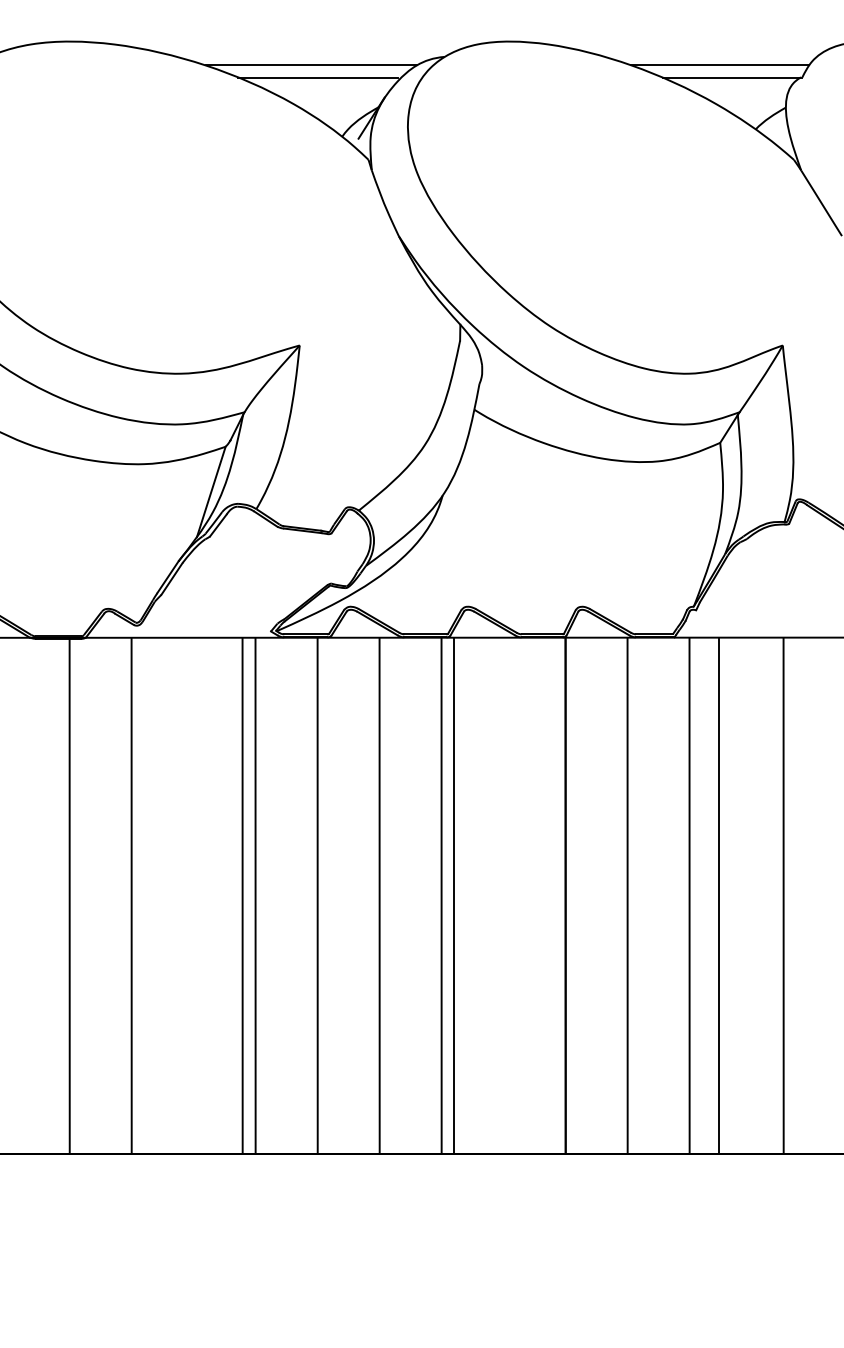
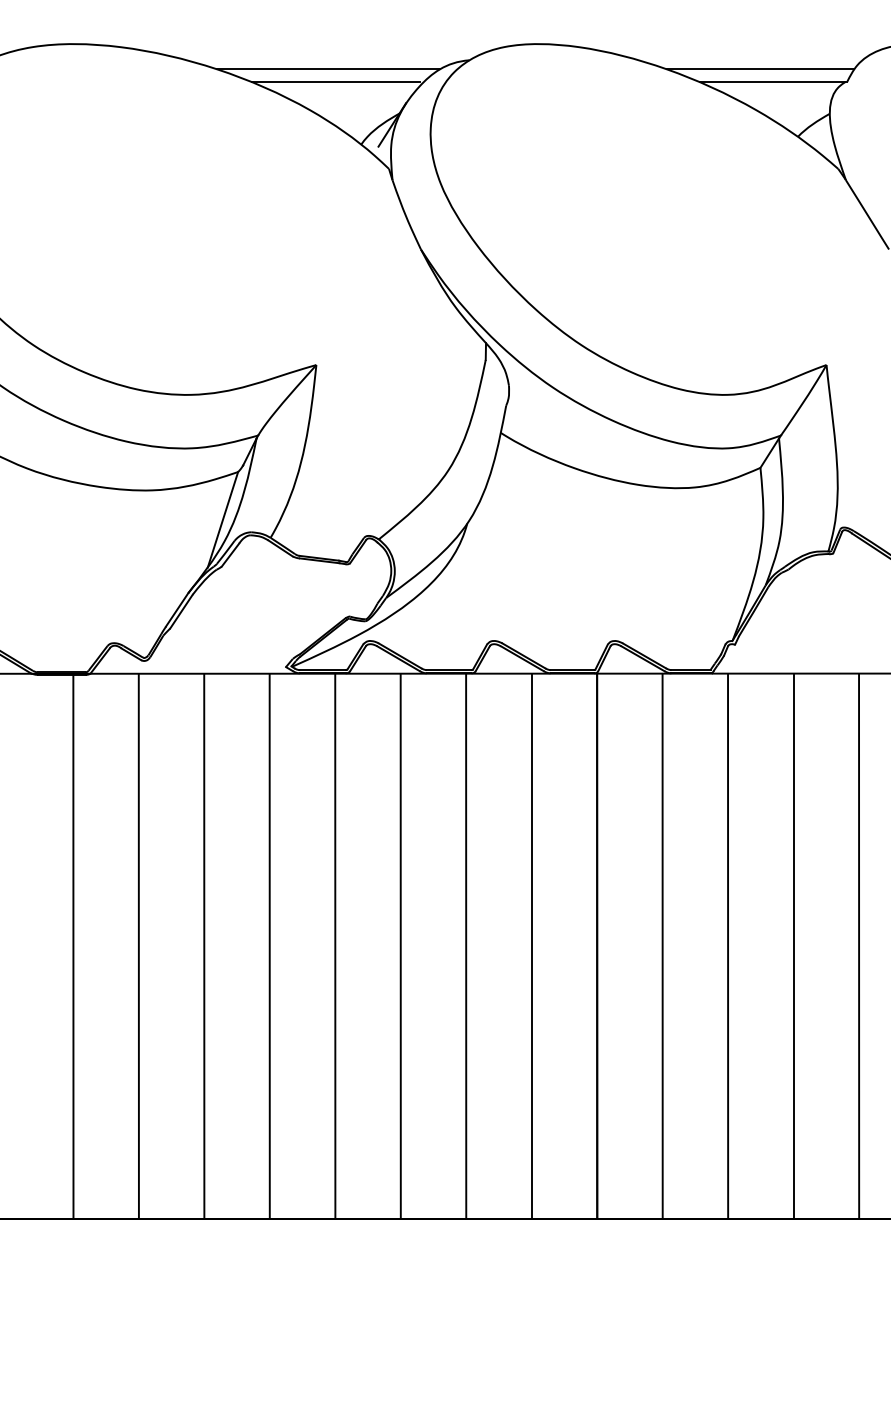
line: (242, 895) -> (204, 945), moved
line: (453, 895) -> (531, 945), moved
line: (718, 895) -> (793, 945), moved
line: (783, 895) -> (858, 945), moved

